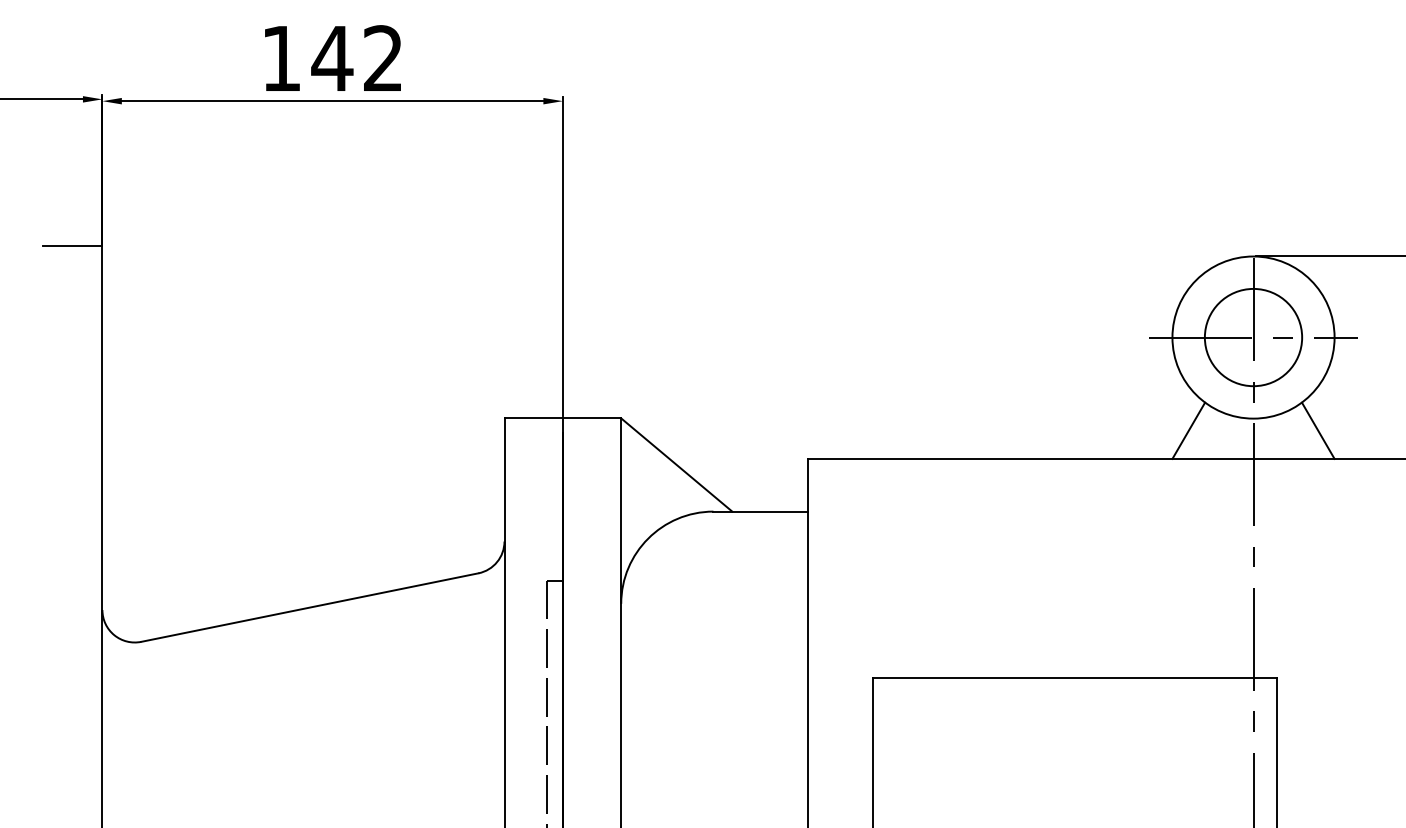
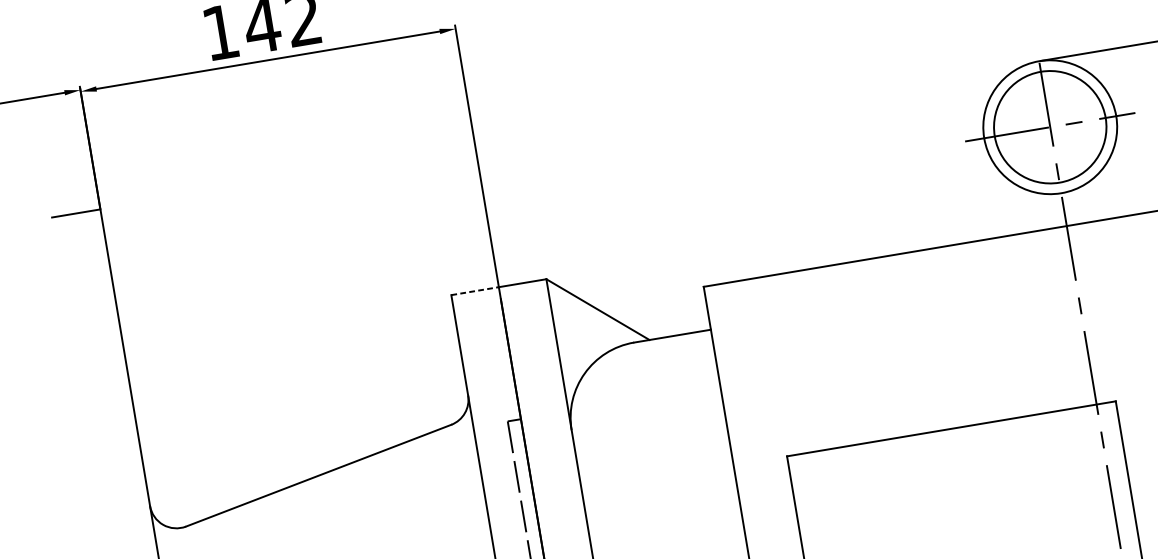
circle: (1253, 337) -> (1050, 127), size x1.4
line: (534, 418) -> (475, 291), solid -> dashed
line: (1188, 430) -> (1009, 211), removed
line: (1317, 430) -> (1115, 194), removed

